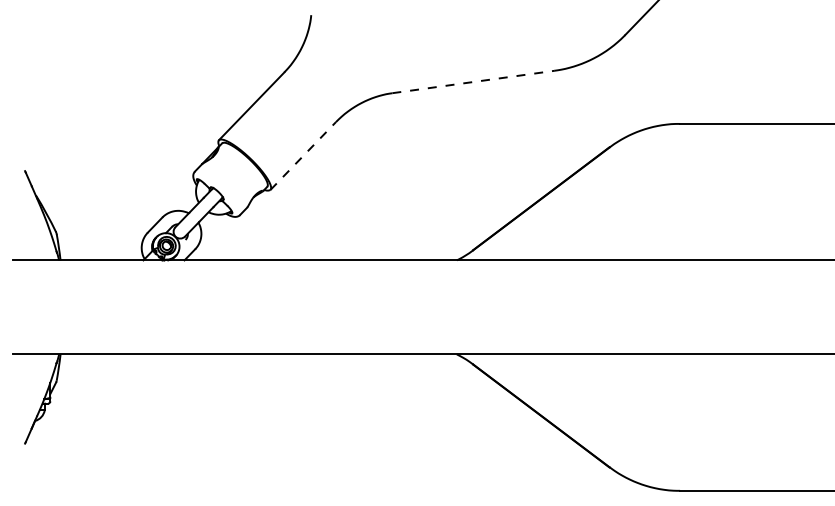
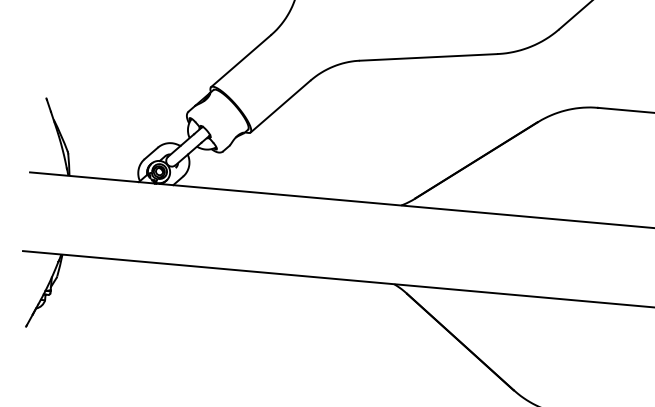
line: (473, 82) -> (428, 57), dashed -> solid
line: (303, 155) -> (280, 106), dashed -> solid

